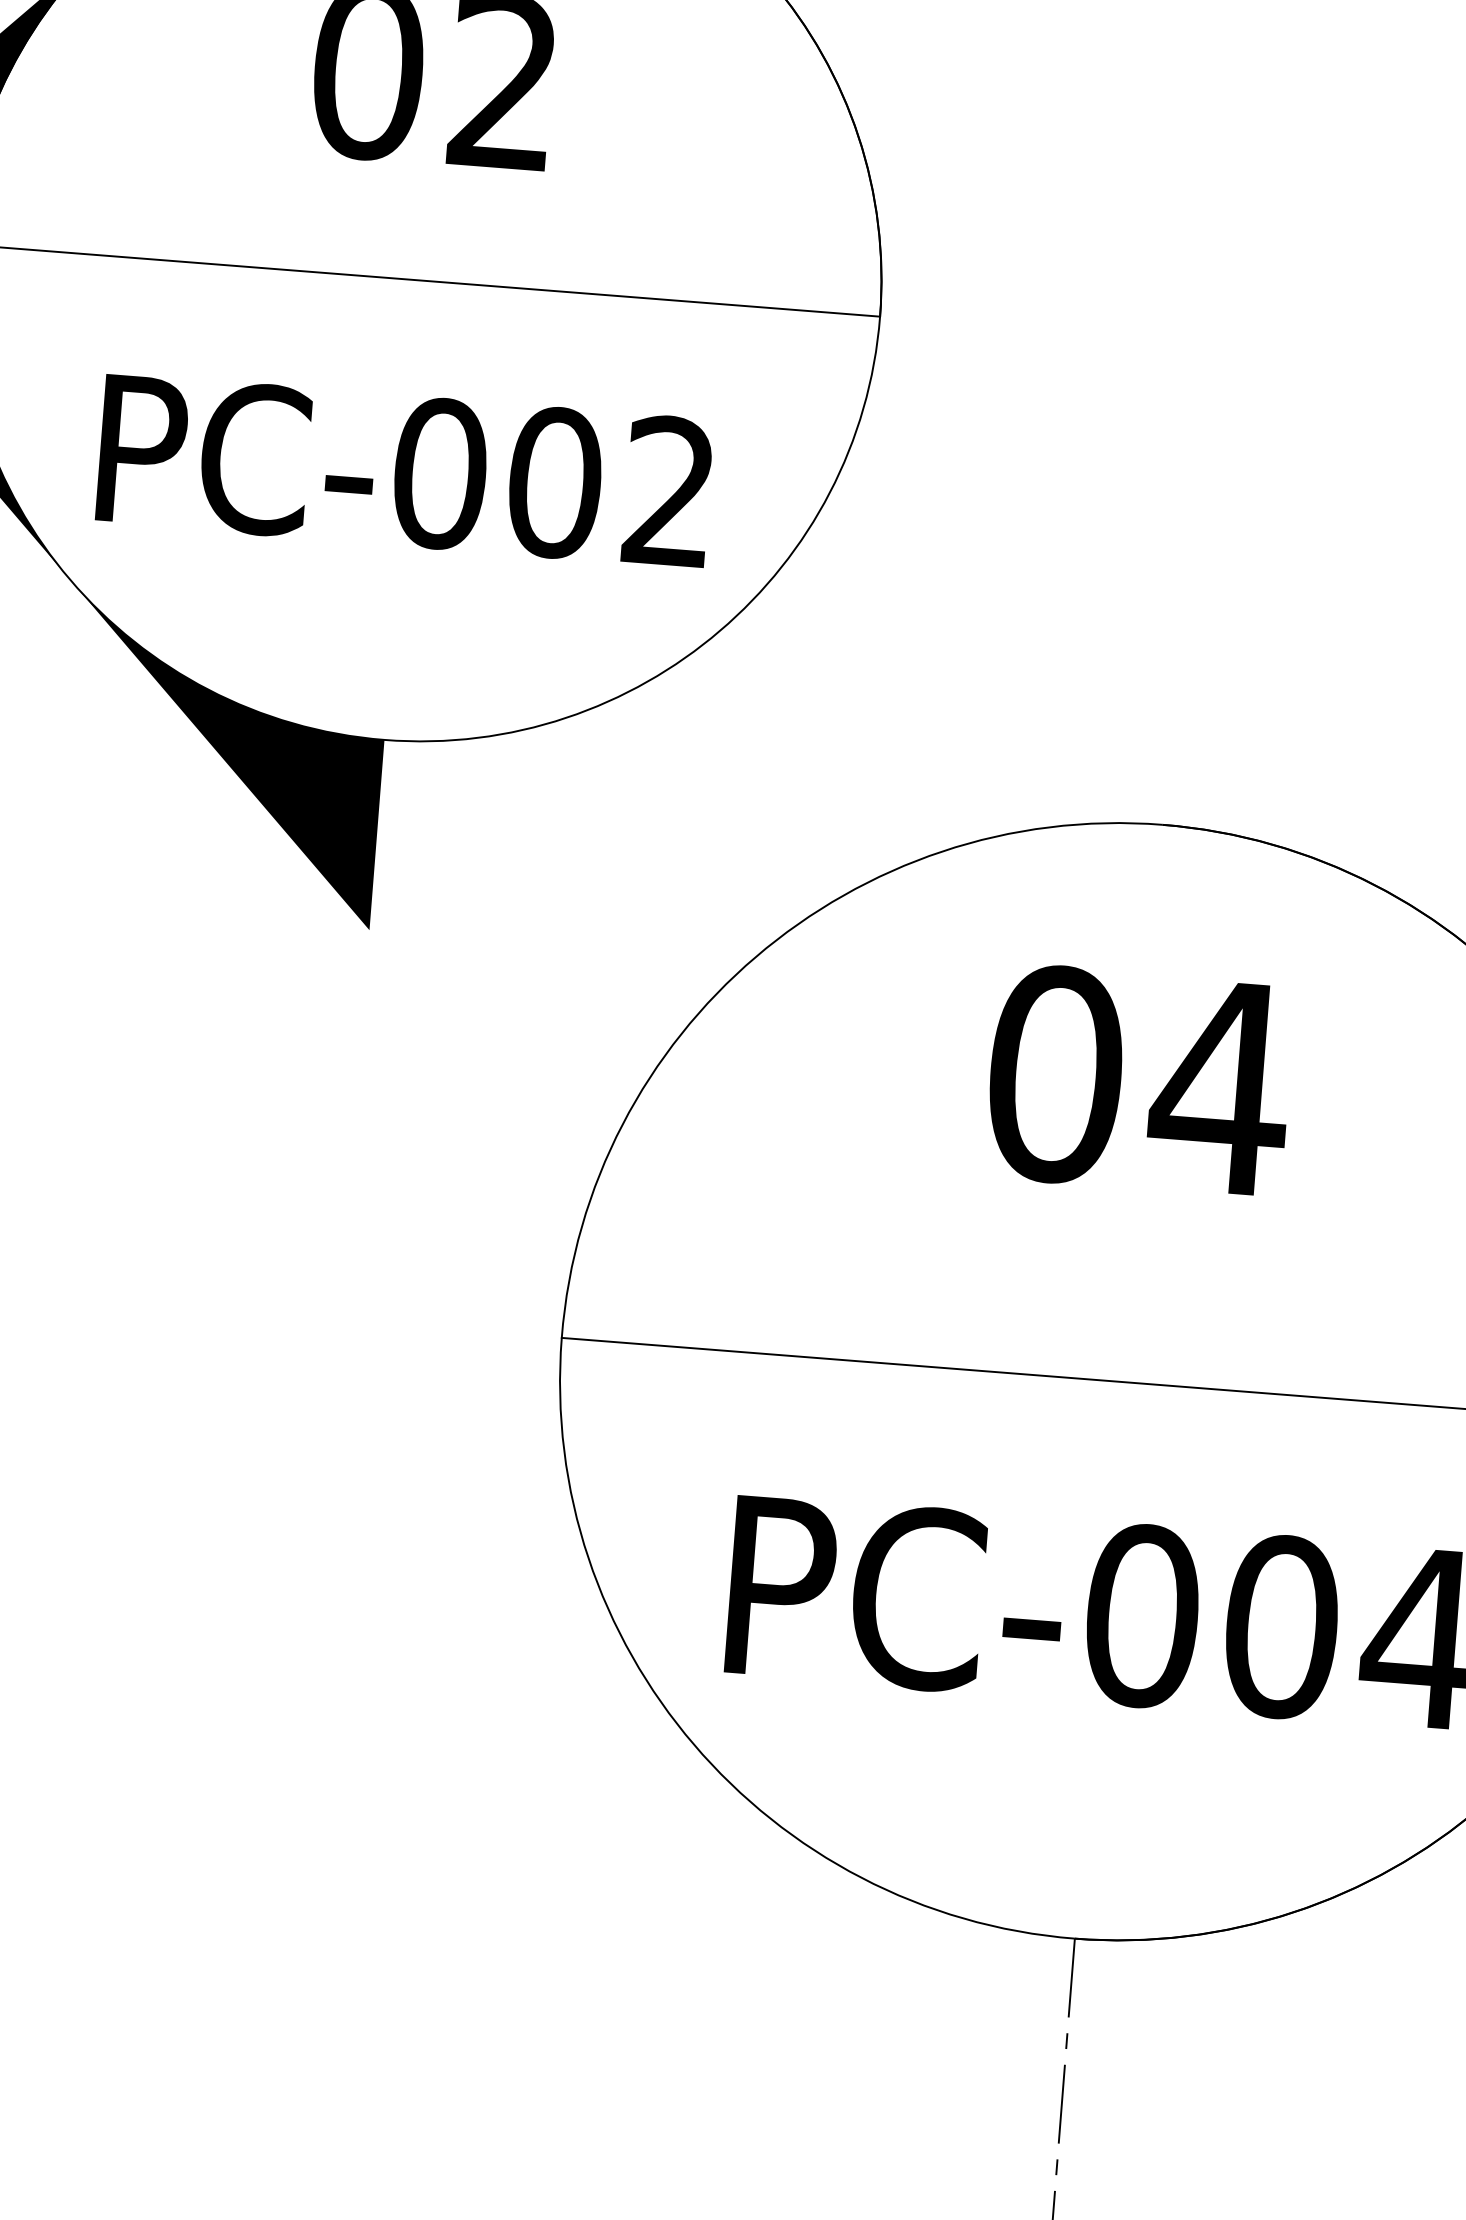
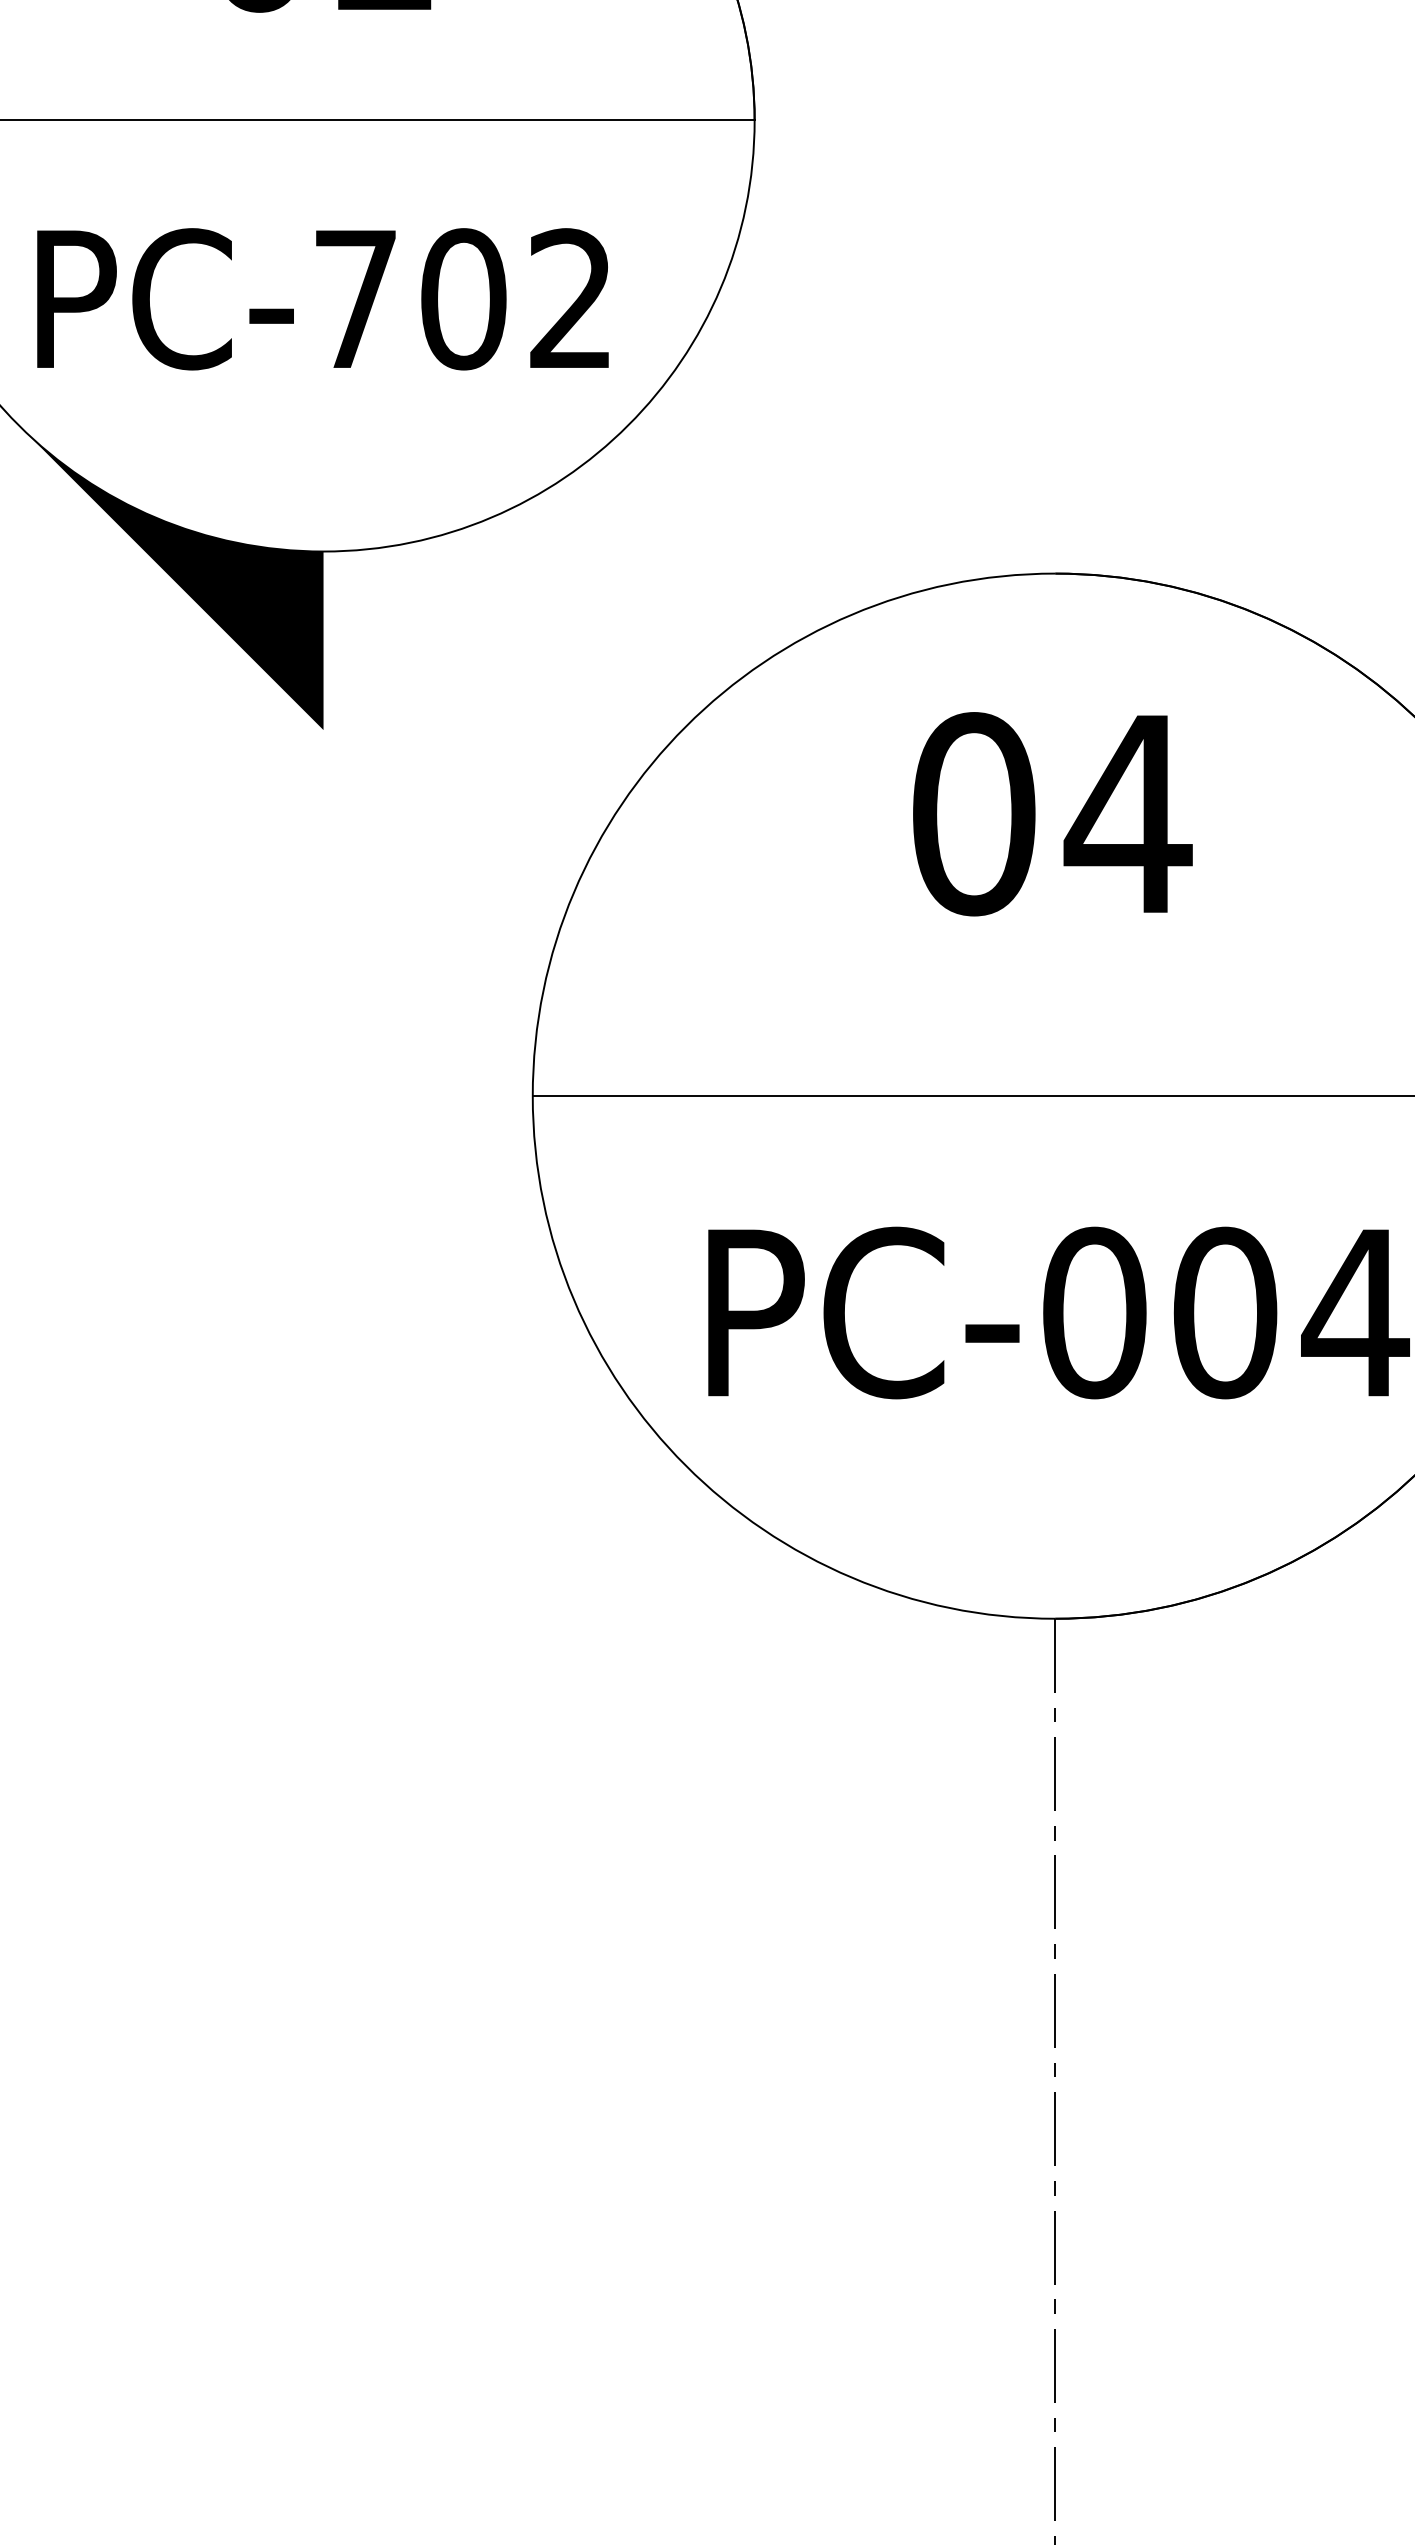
text: (439, 474) -> (355, 299), PC-002 -> PC-702

